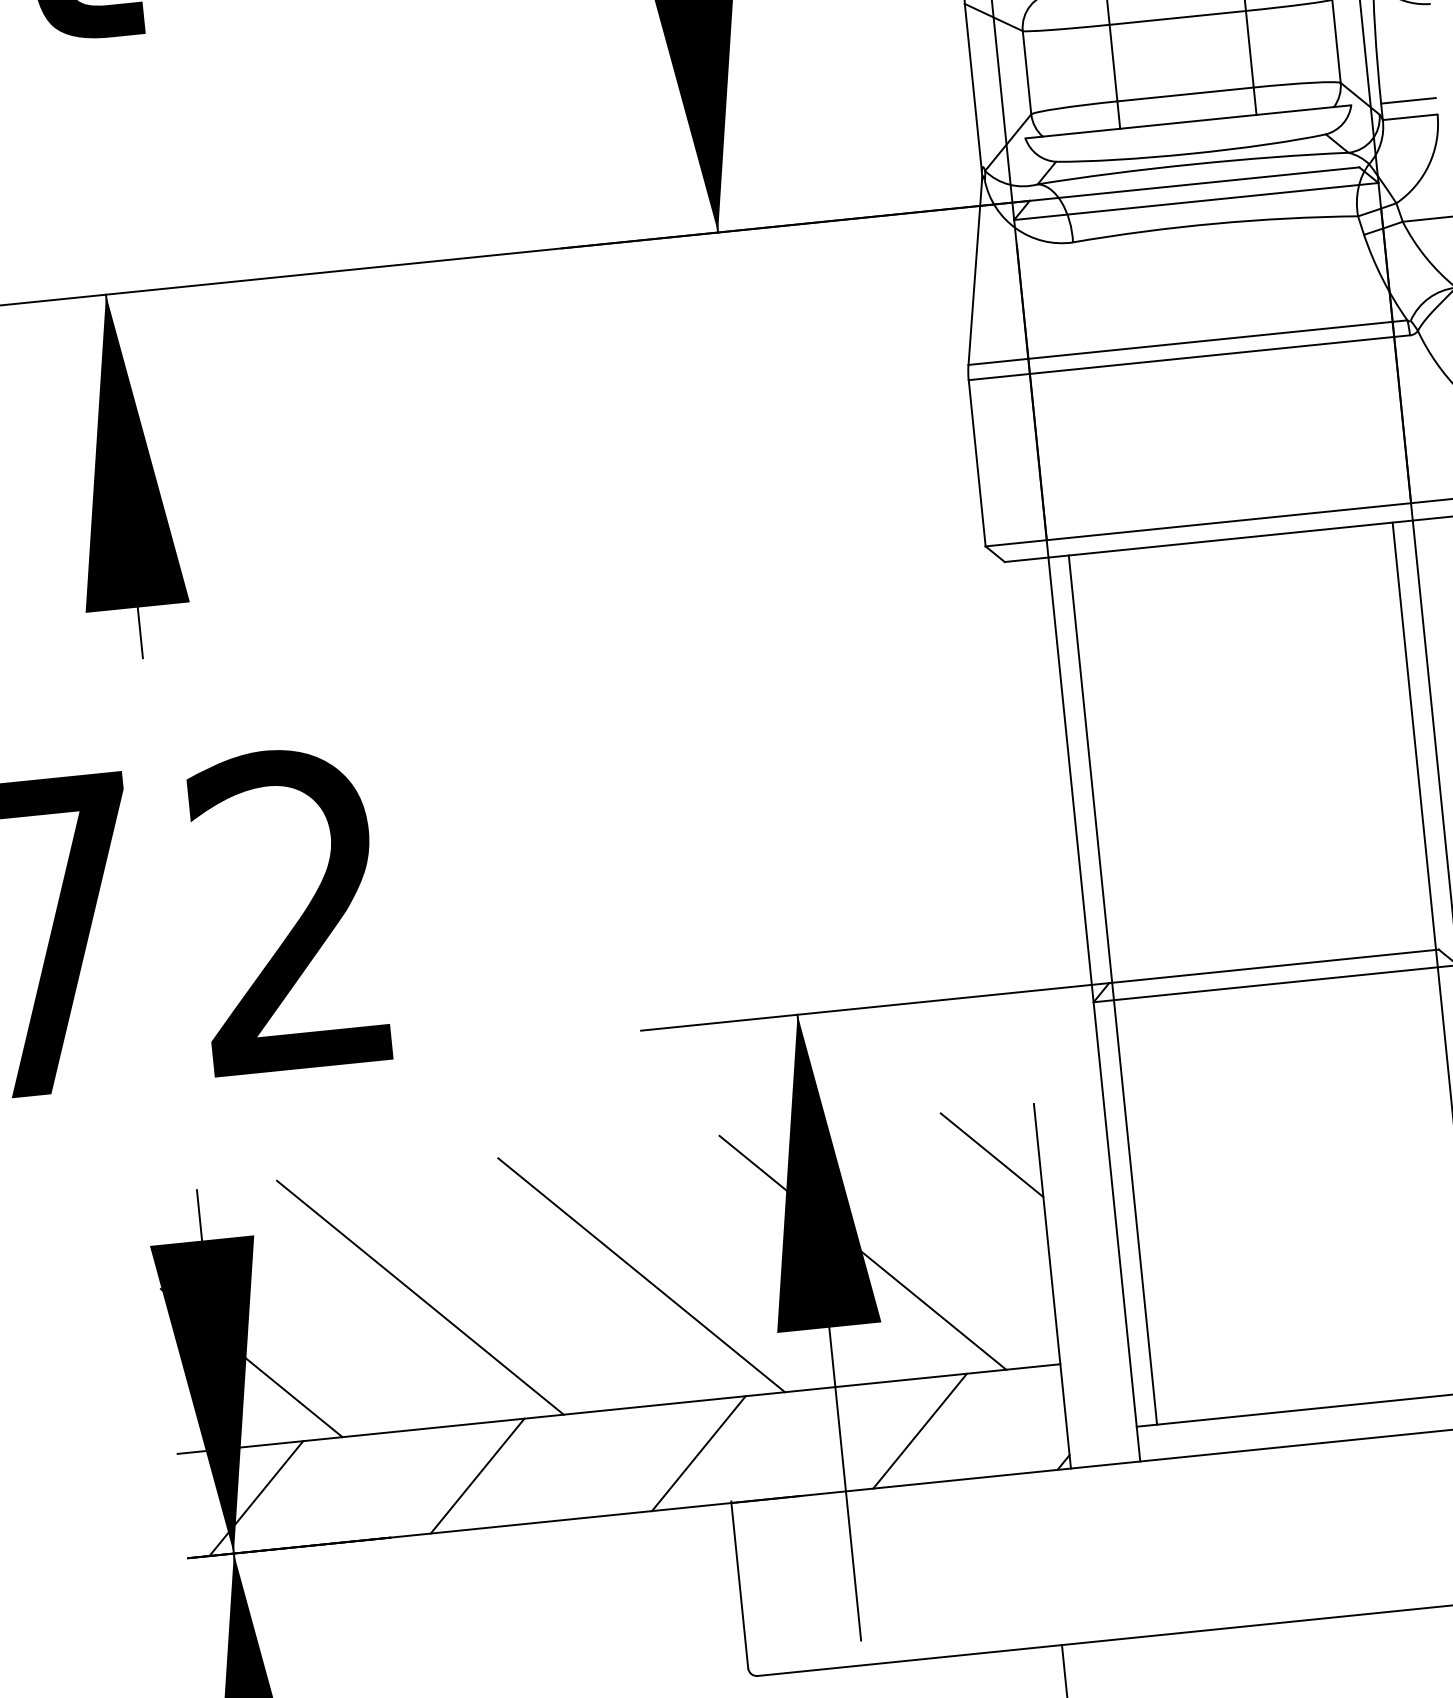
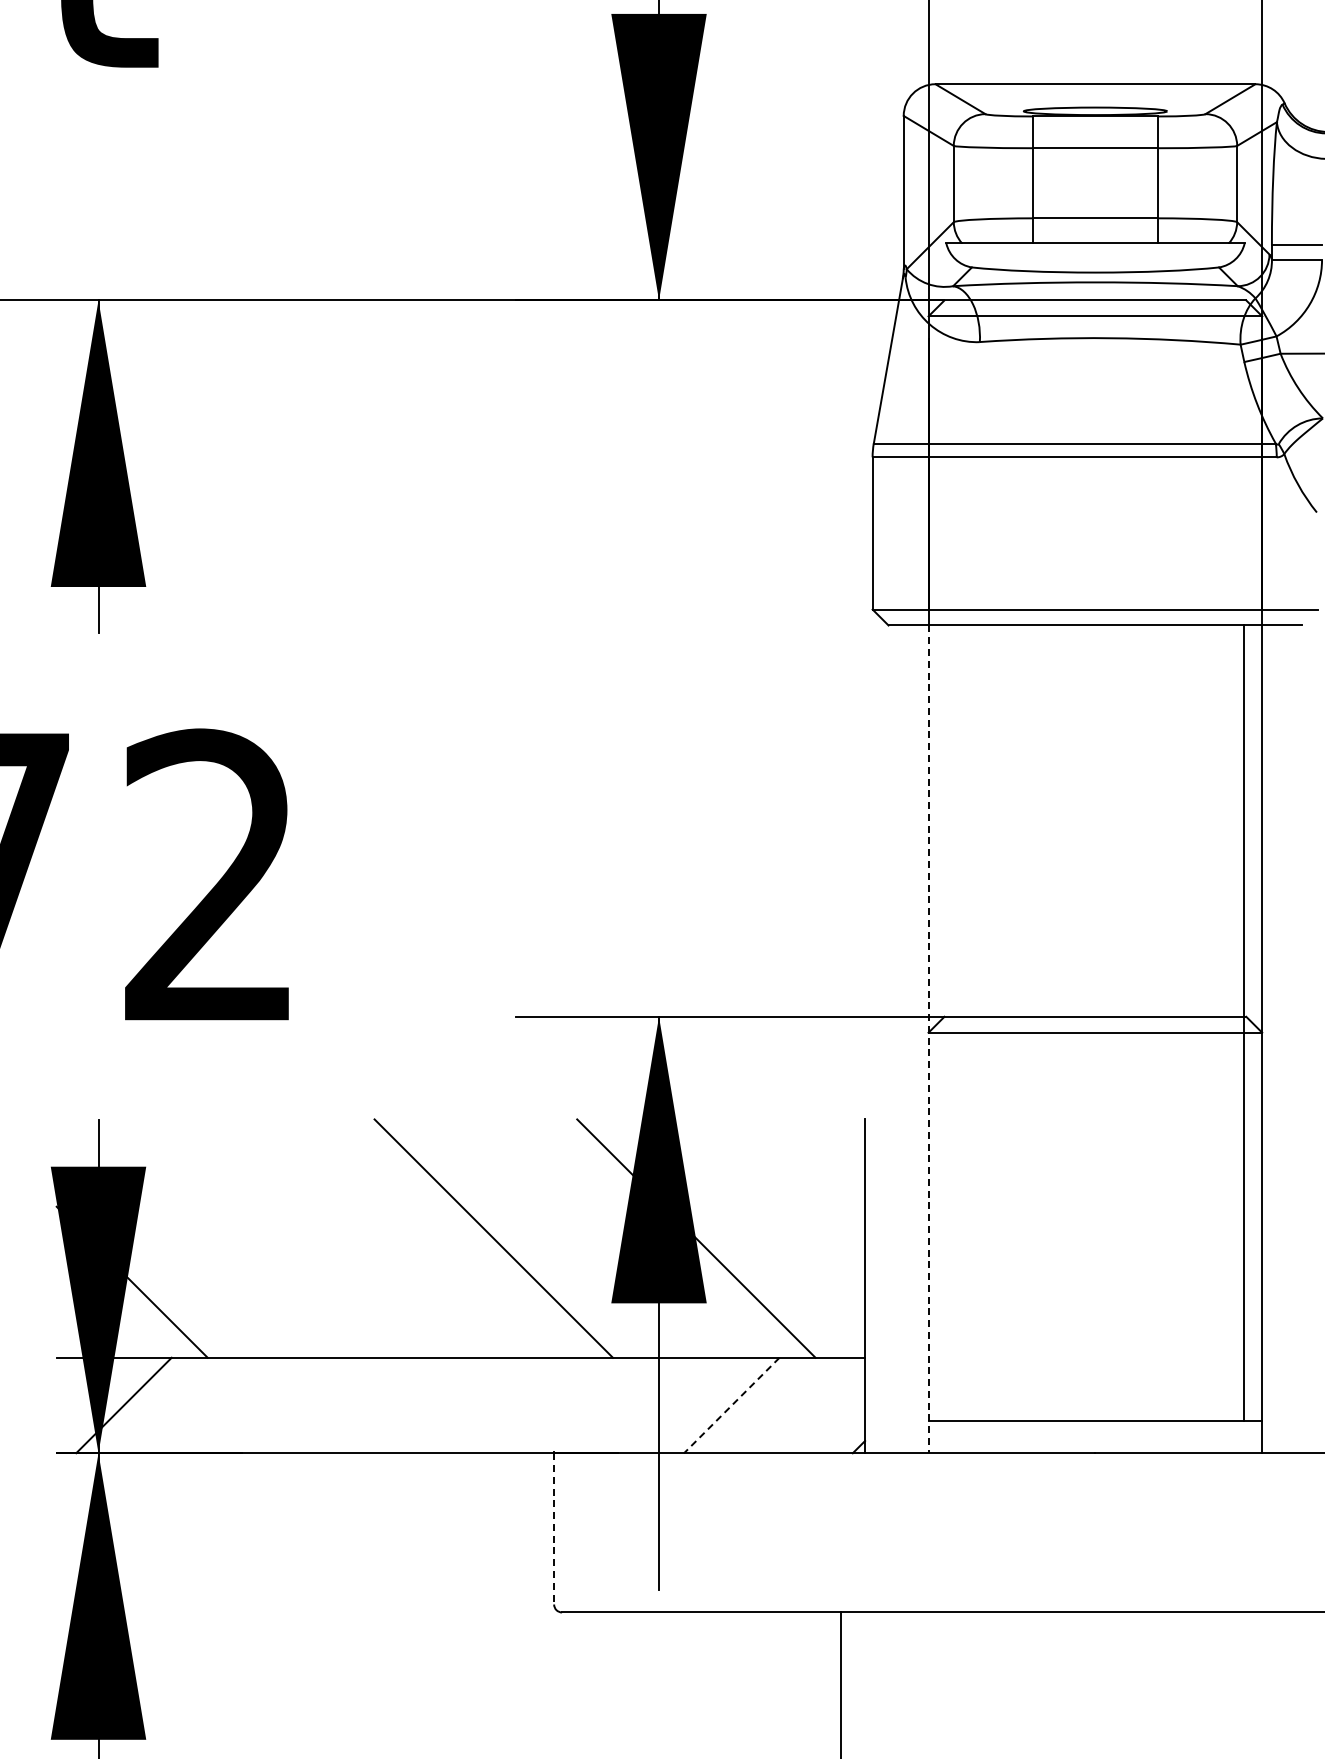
line: (1113, 990) -> (947, 1023), removed
line: (1094, 1009) -> (928, 1039), solid -> dashed
line: (992, 1154) -> (822, 1161), removed
line: (419, 1297) -> (290, 1238), removed
line: (919, 1431) -> (731, 1405), solid -> dashed
line: (698, 1453) -> (528, 1405), removed
line: (477, 1476) -> (326, 1405), removed
line: (740, 1585) -> (554, 1528), solid -> dashed

